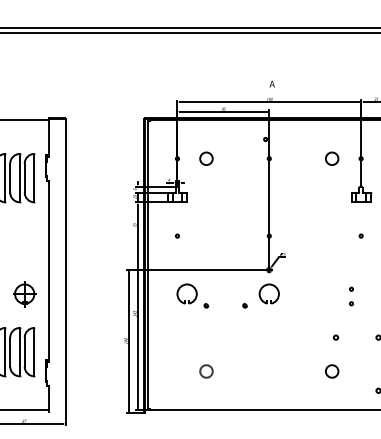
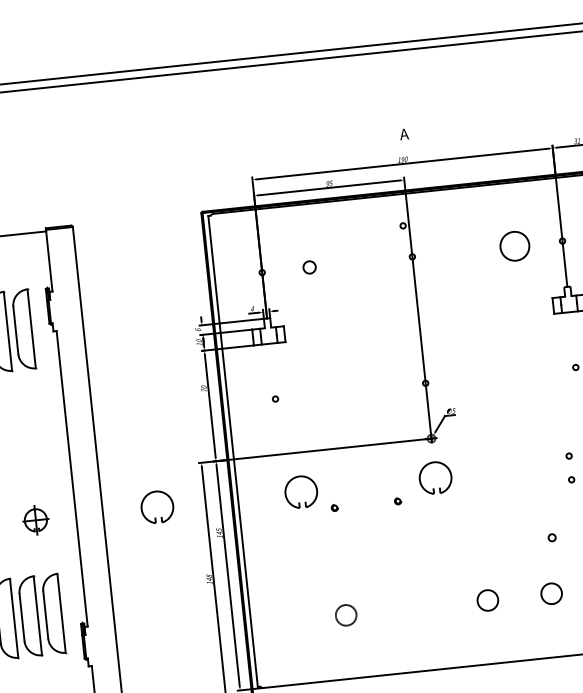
circle: (206, 158) -> (309, 267), size x0.6
circle: (332, 158) -> (515, 245), size x1.4
part: (24, 294) -> (35, 520), size x0.7
part: (97, 300) -> (155, 518), added
circle: (293, 371) -> (488, 600), added

